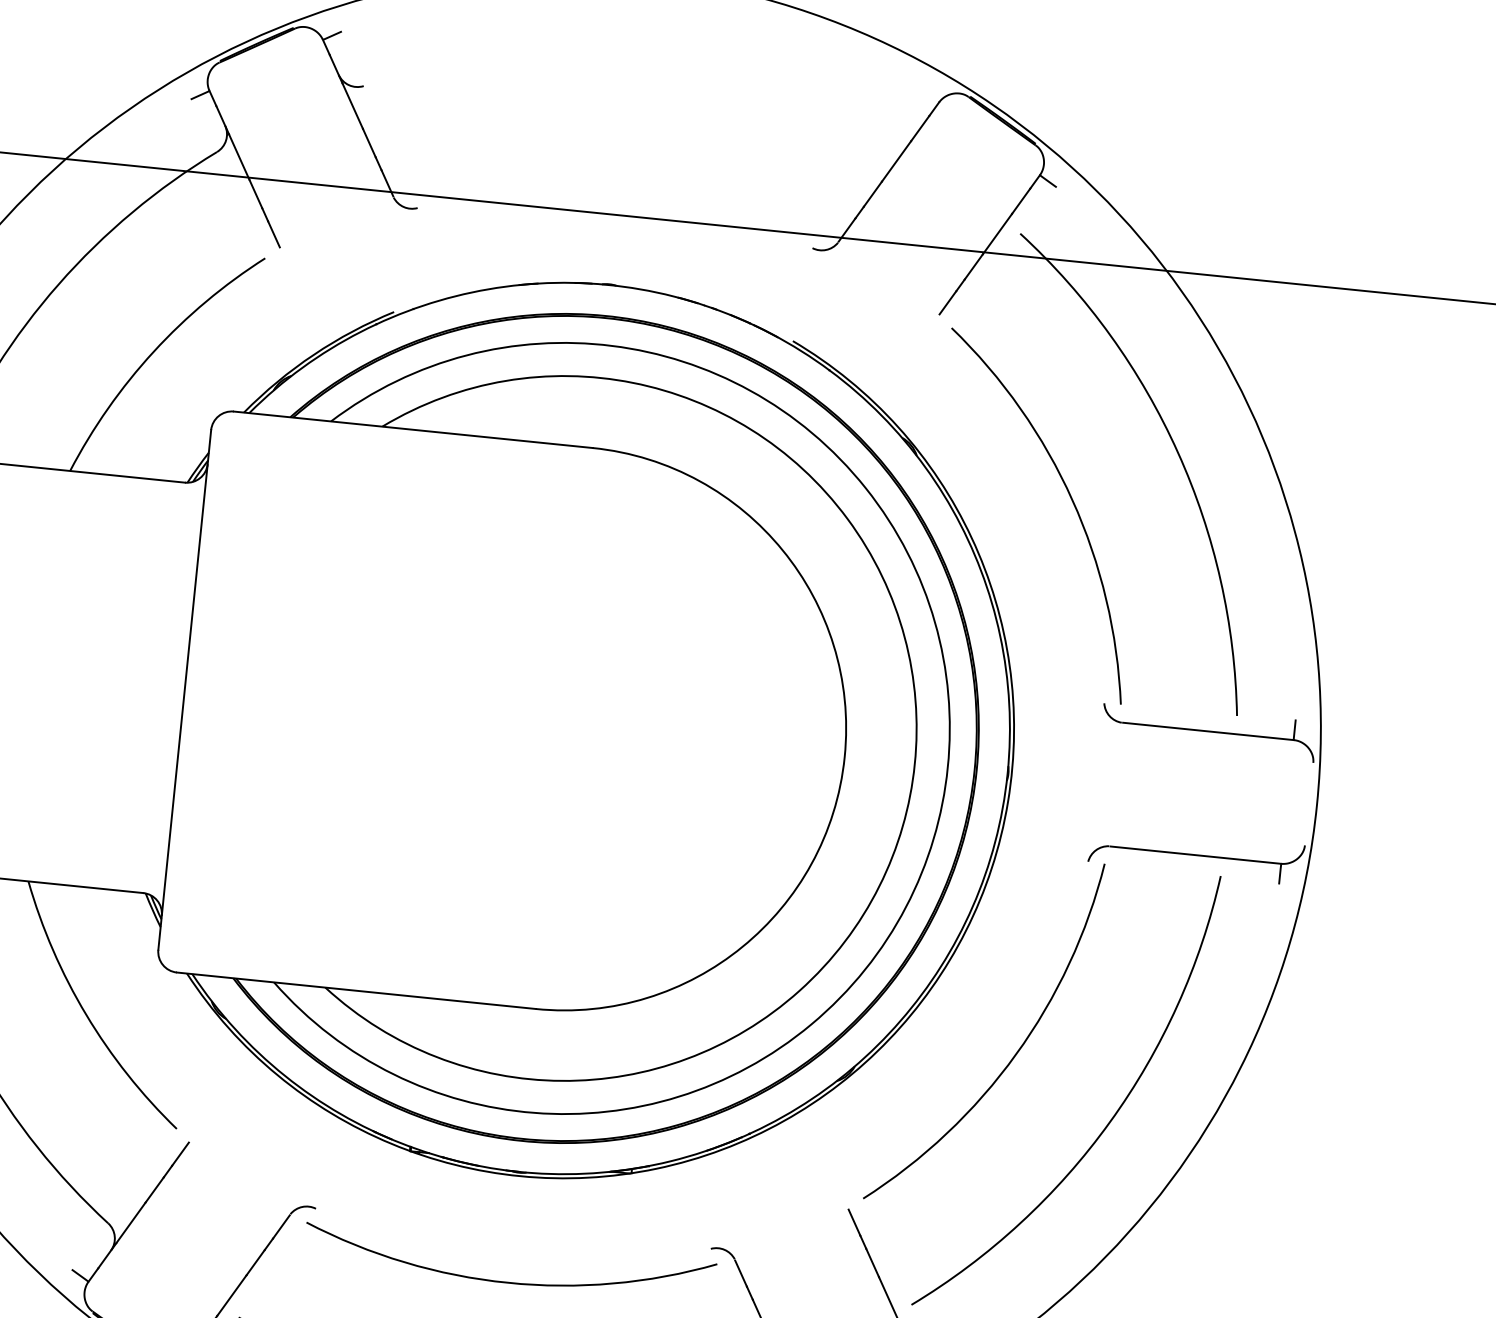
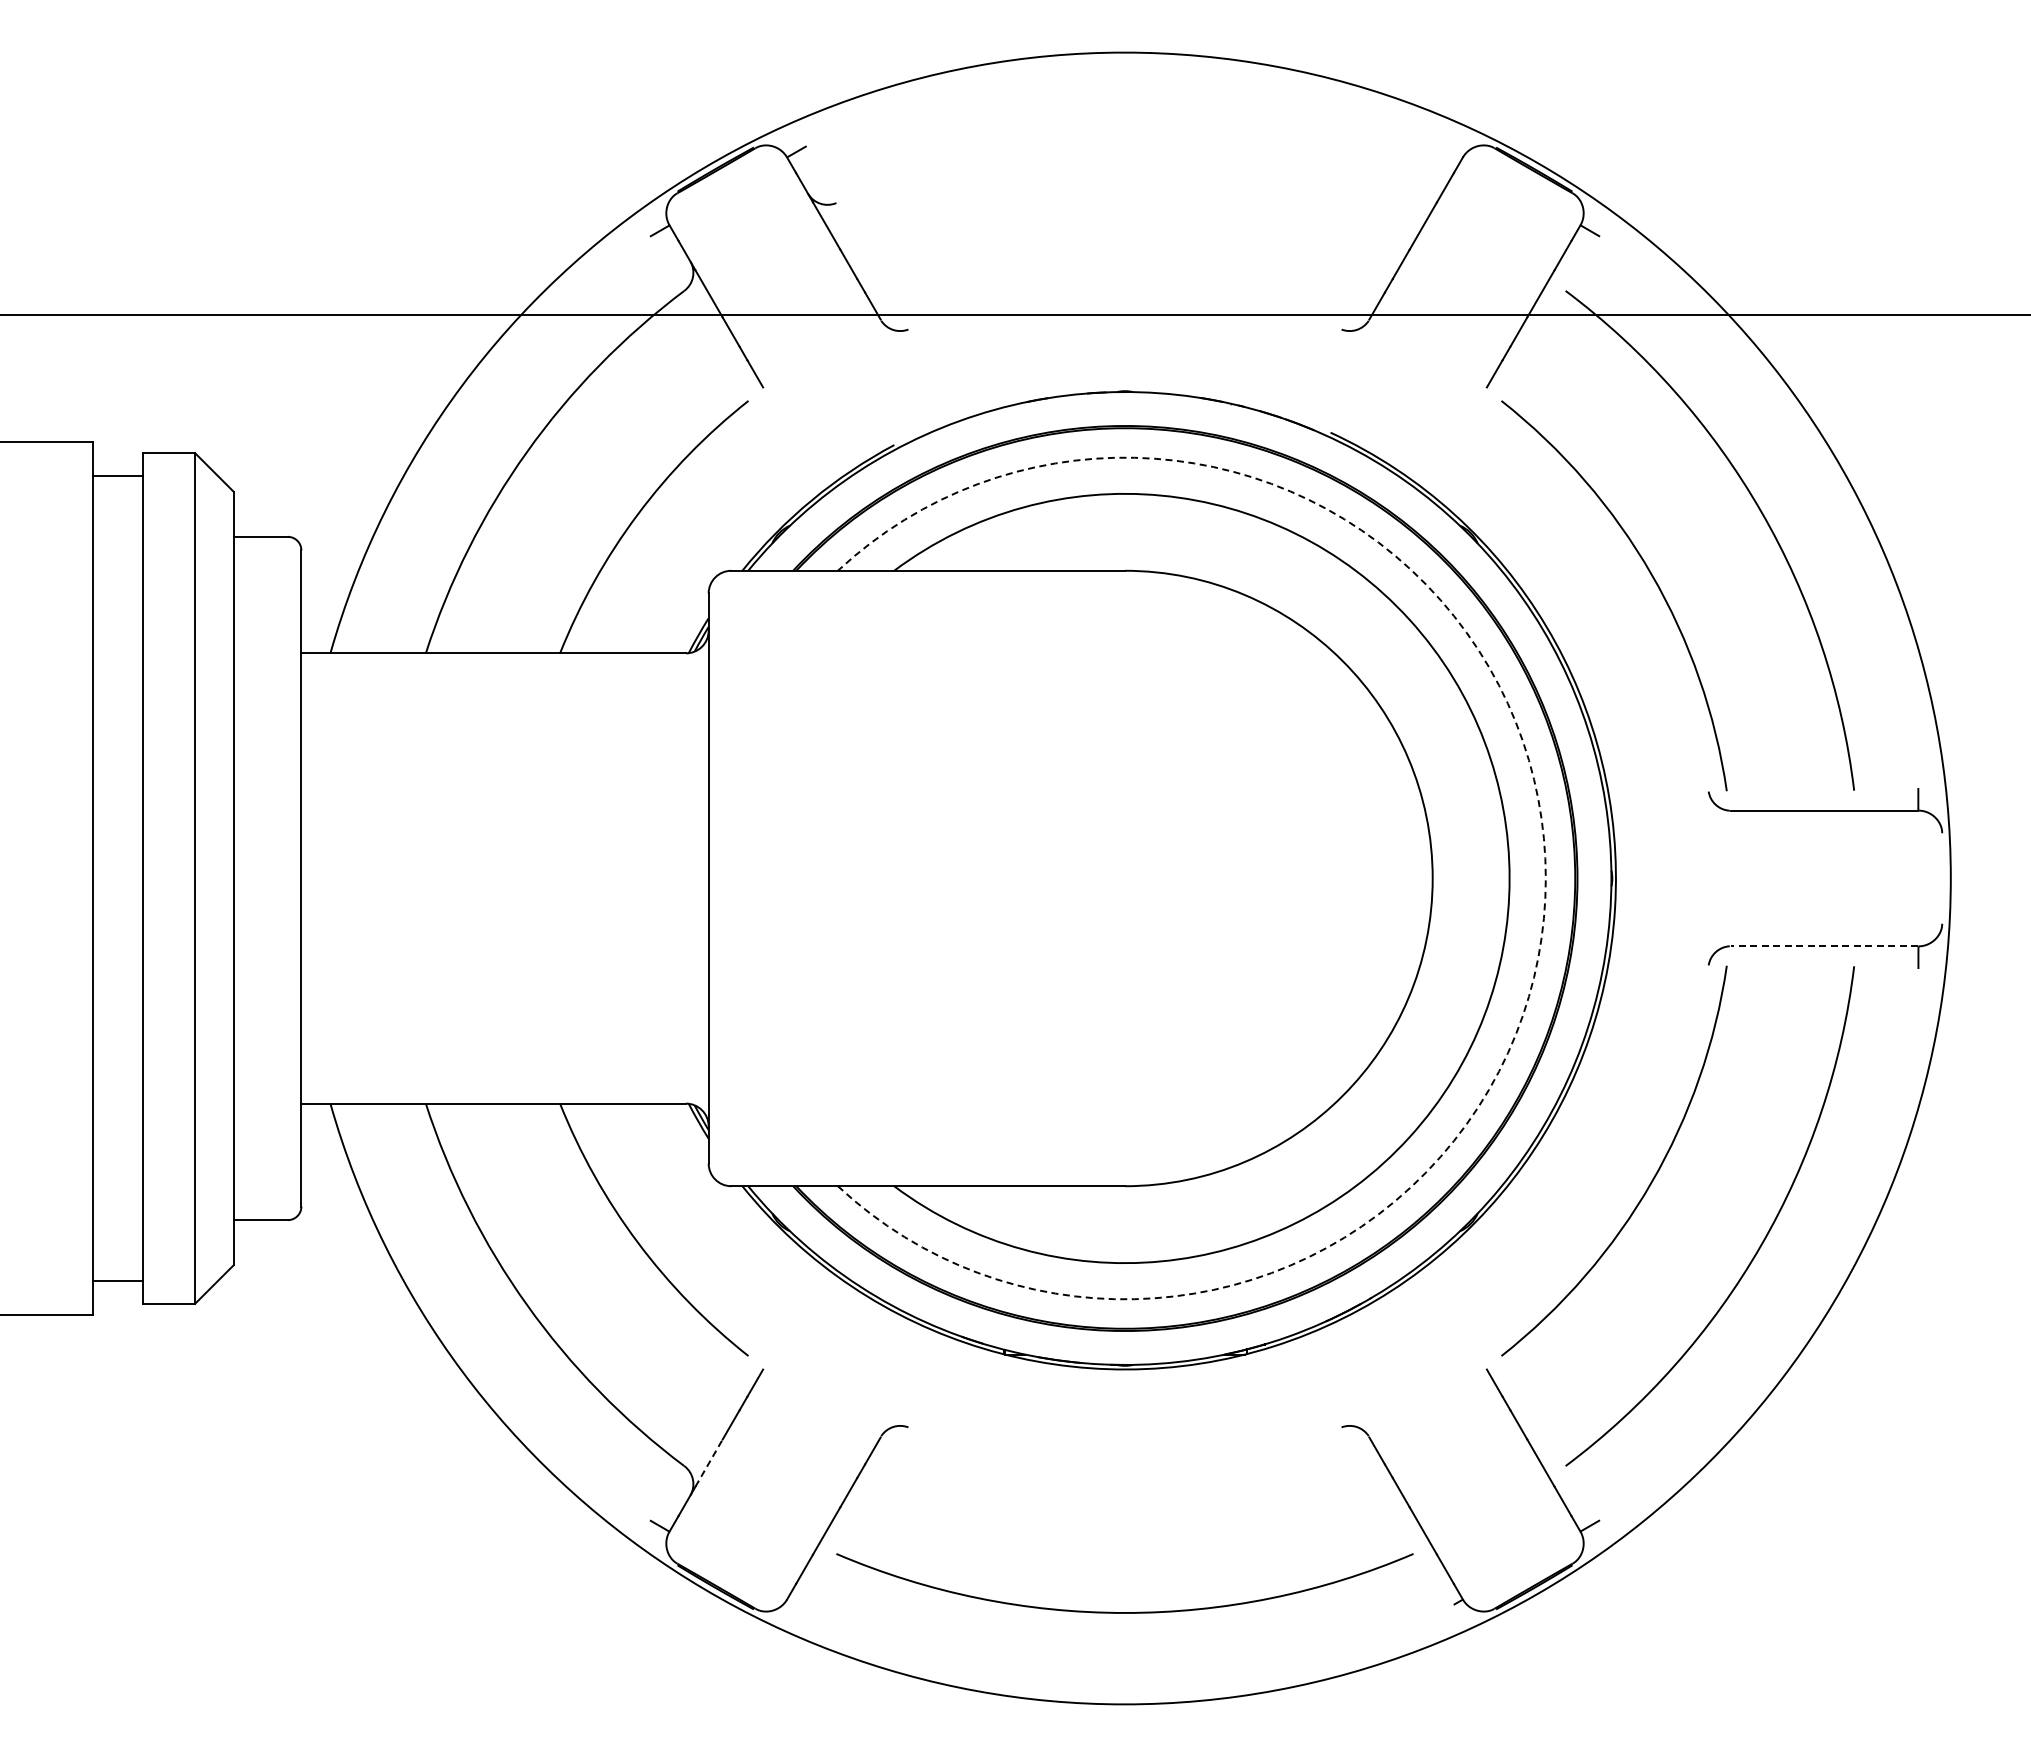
arc: (947, 767) -> (1545, 878), solid -> dashed
line: (1195, 855) -> (1824, 946), solid -> dashed
line: (131, 1222) -> (709, 1462), solid -> dashed
arc: (507, 1281) -> (1124, 1485), removed

